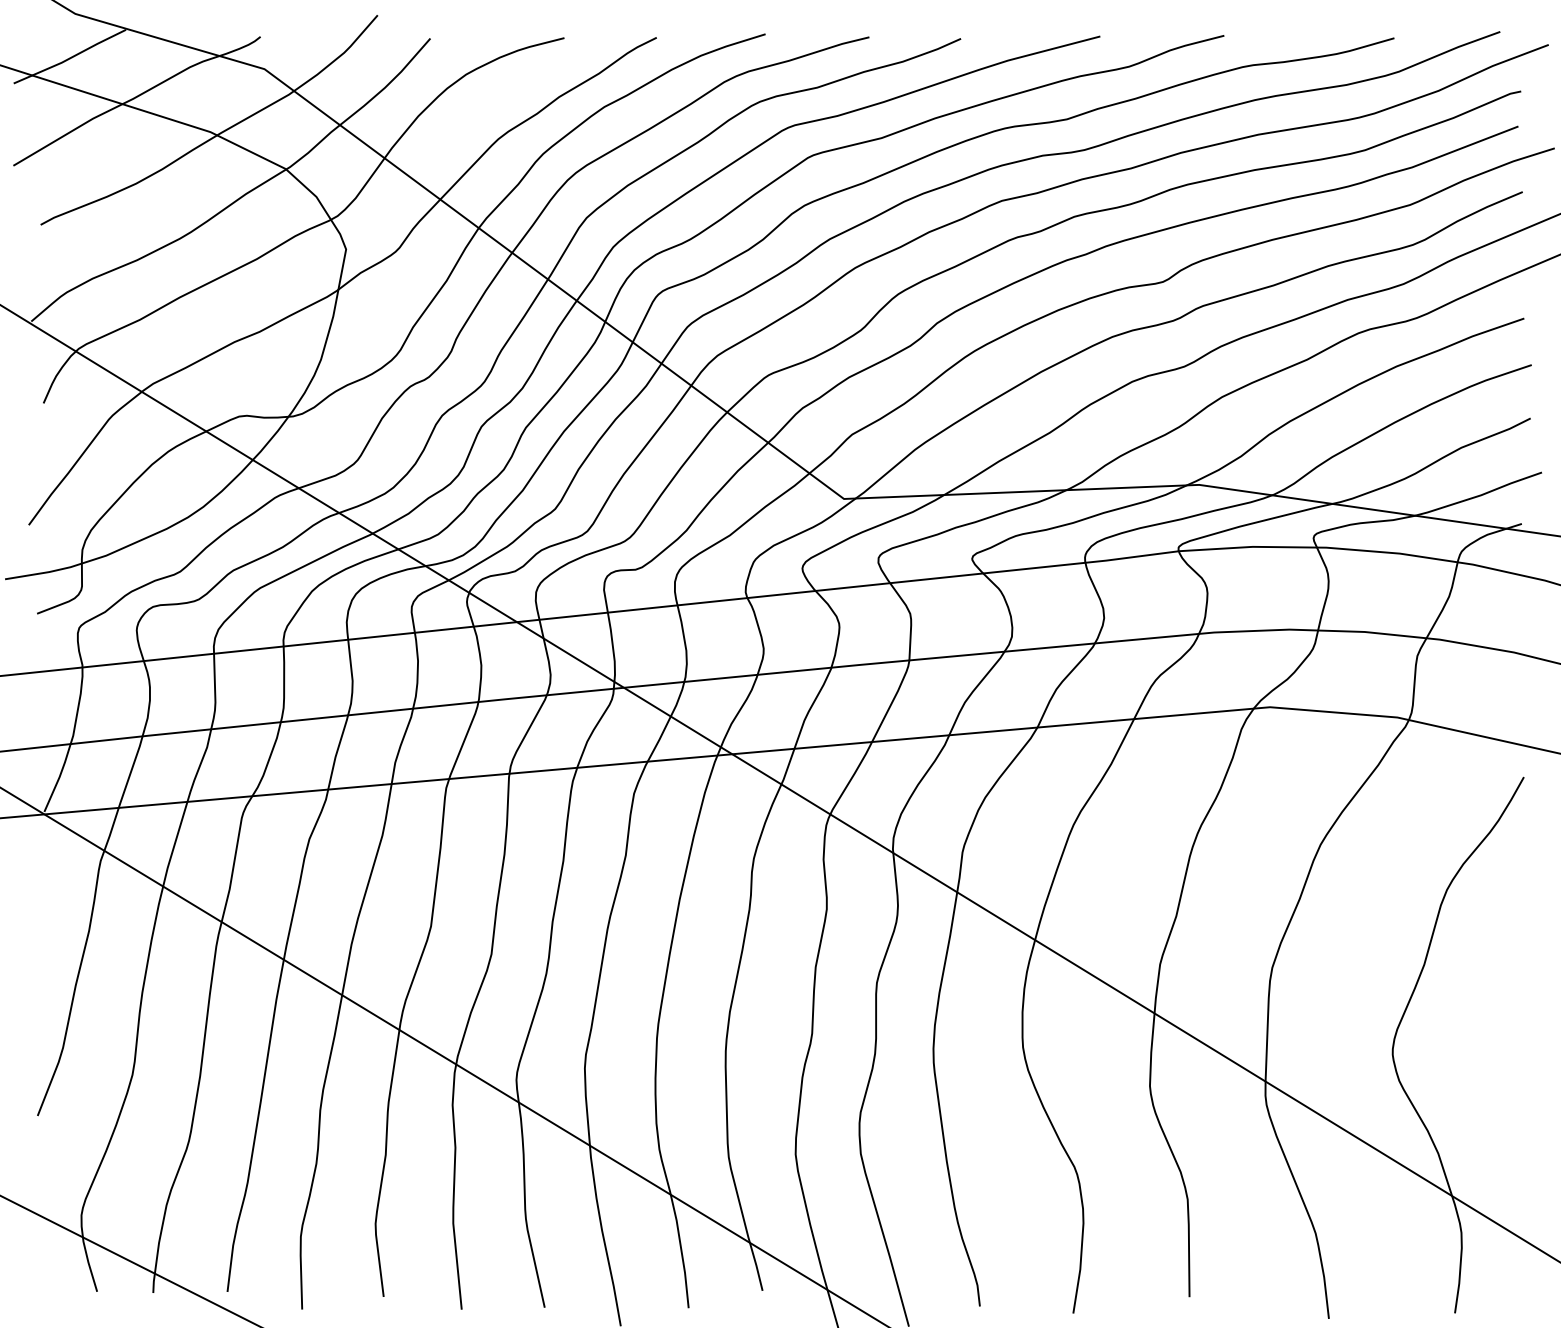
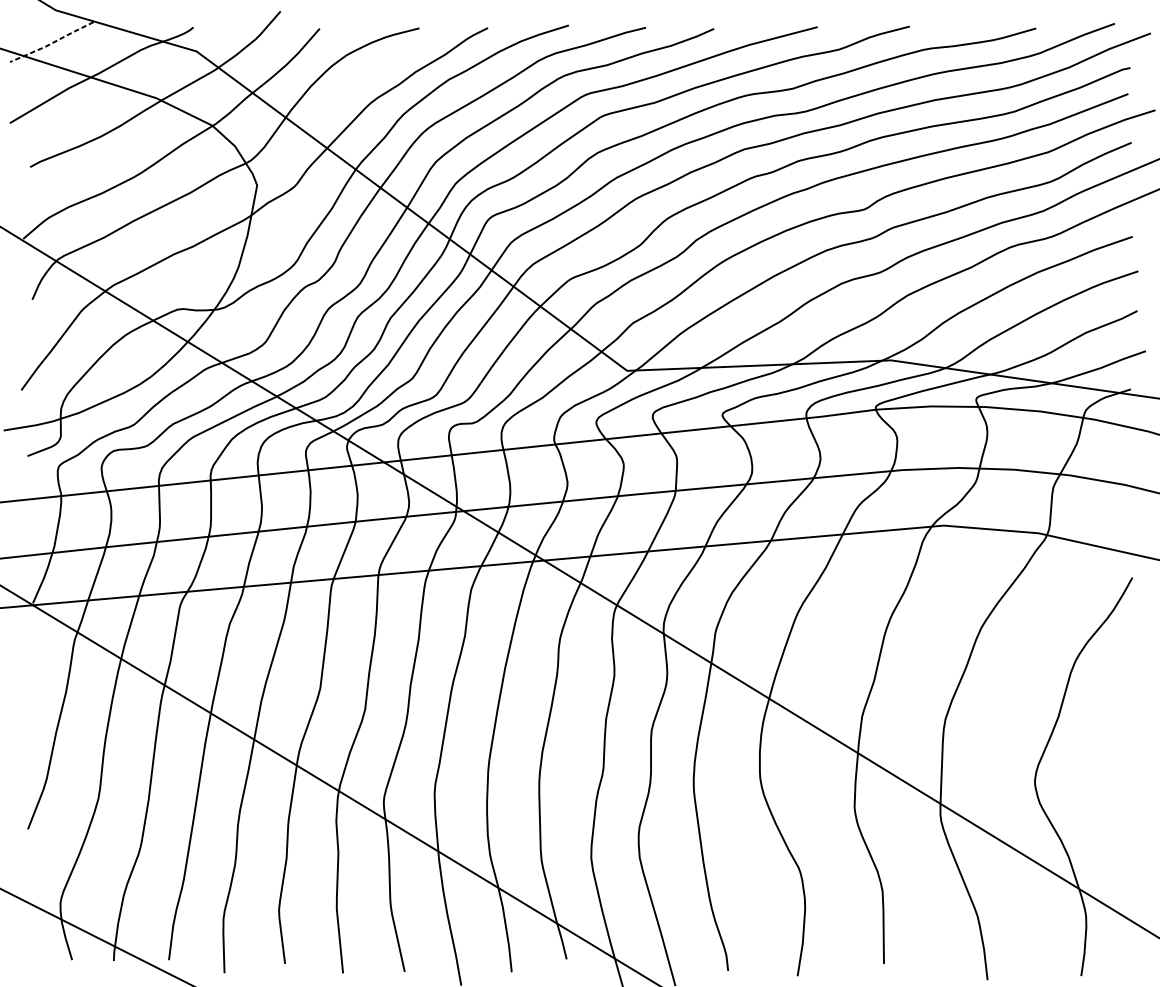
line: (70, 58) -> (52, 43), solid -> dashed

